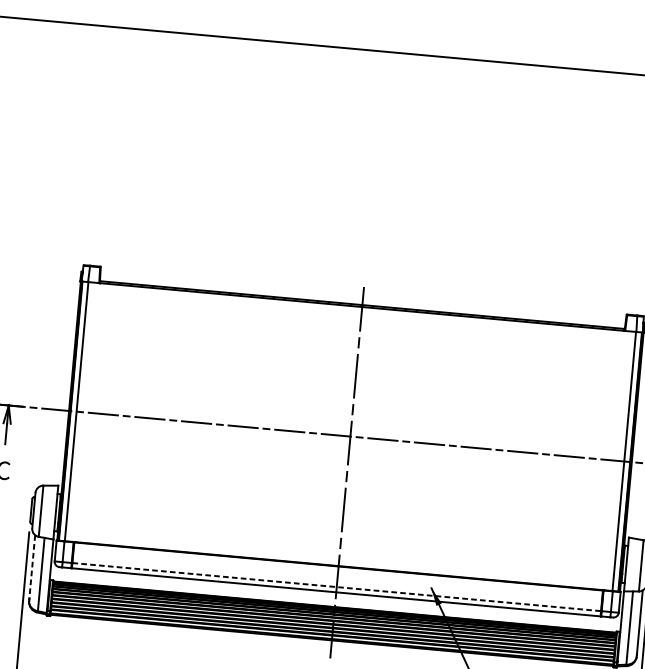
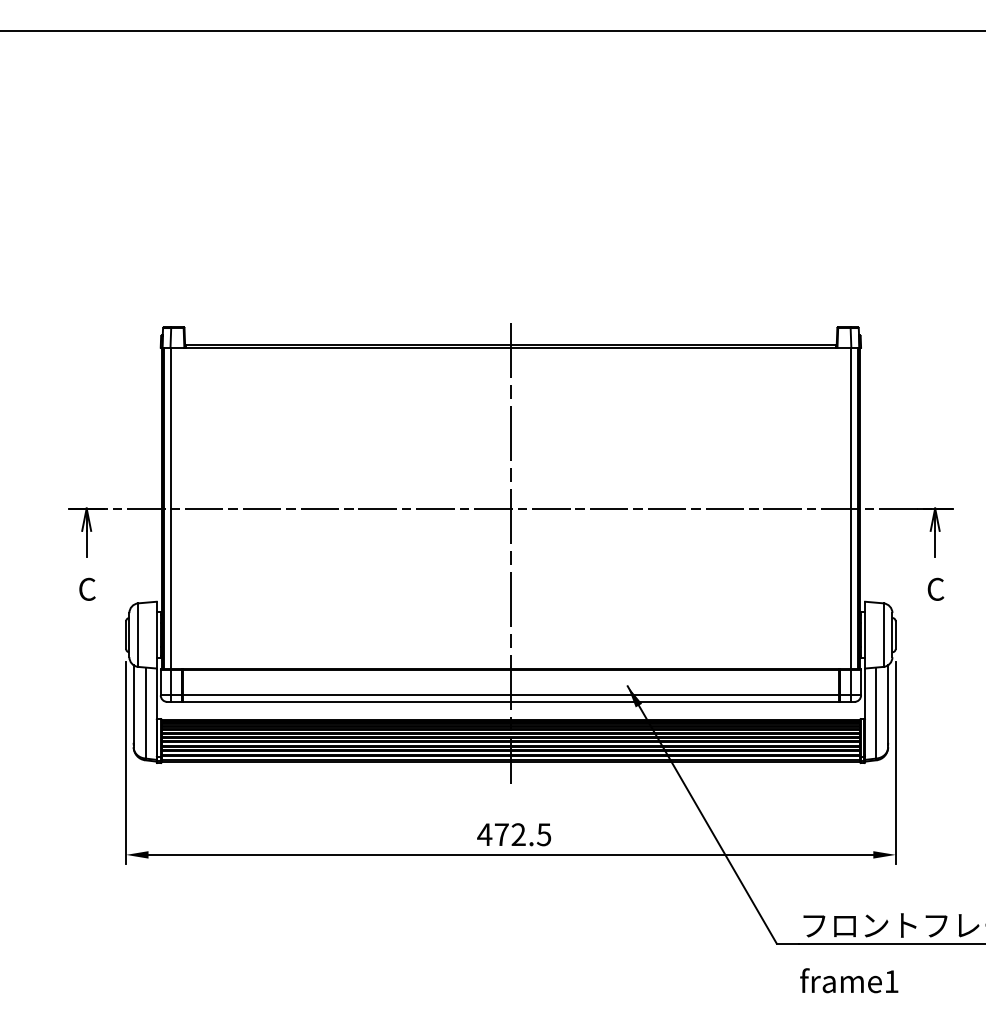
line: (32, 566) -> (133, 704), dashed -> solid
line: (337, 587) -> (511, 695), dashed -> solid

